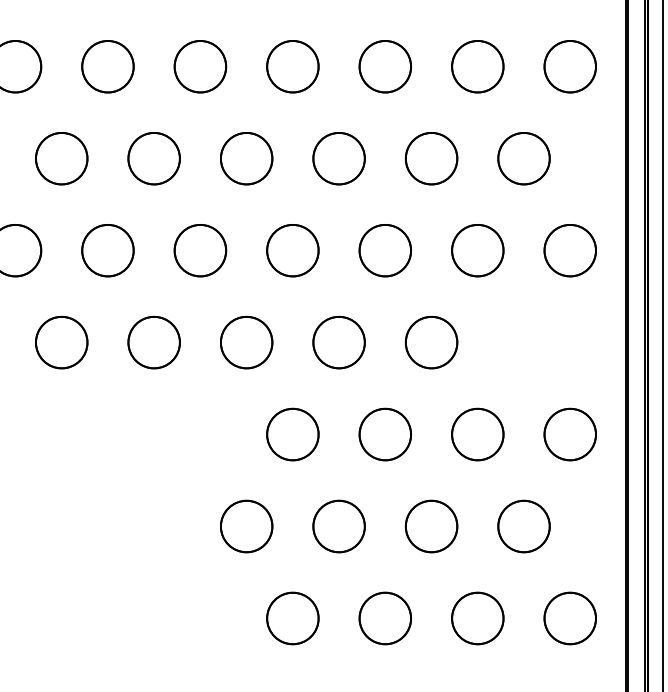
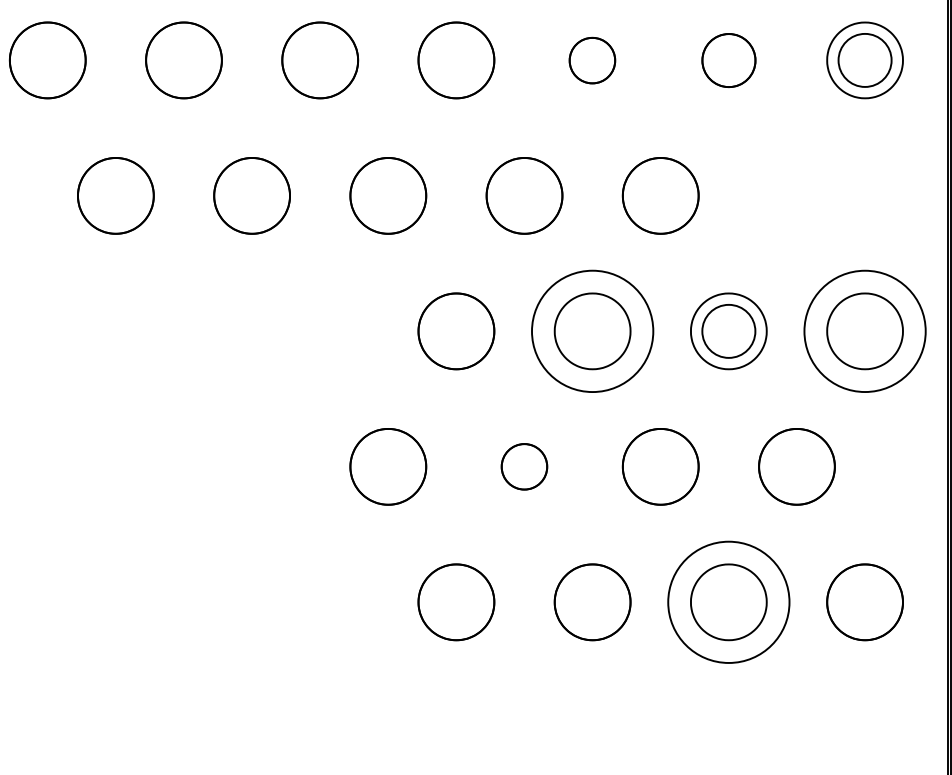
circle: (384, 250) -> (591, 60), size x0.6
circle: (477, 250) -> (728, 60), size x0.7
circle: (570, 250) -> (865, 60), size x0.7
circle: (385, 434) -> (592, 331), size x1.6
circle: (477, 434) -> (728, 331), size x0.7
circle: (570, 434) -> (865, 331), size x1.6
part: (338, 526) -> (523, 466), size x0.6
circle: (477, 618) -> (728, 602), size x1.6

